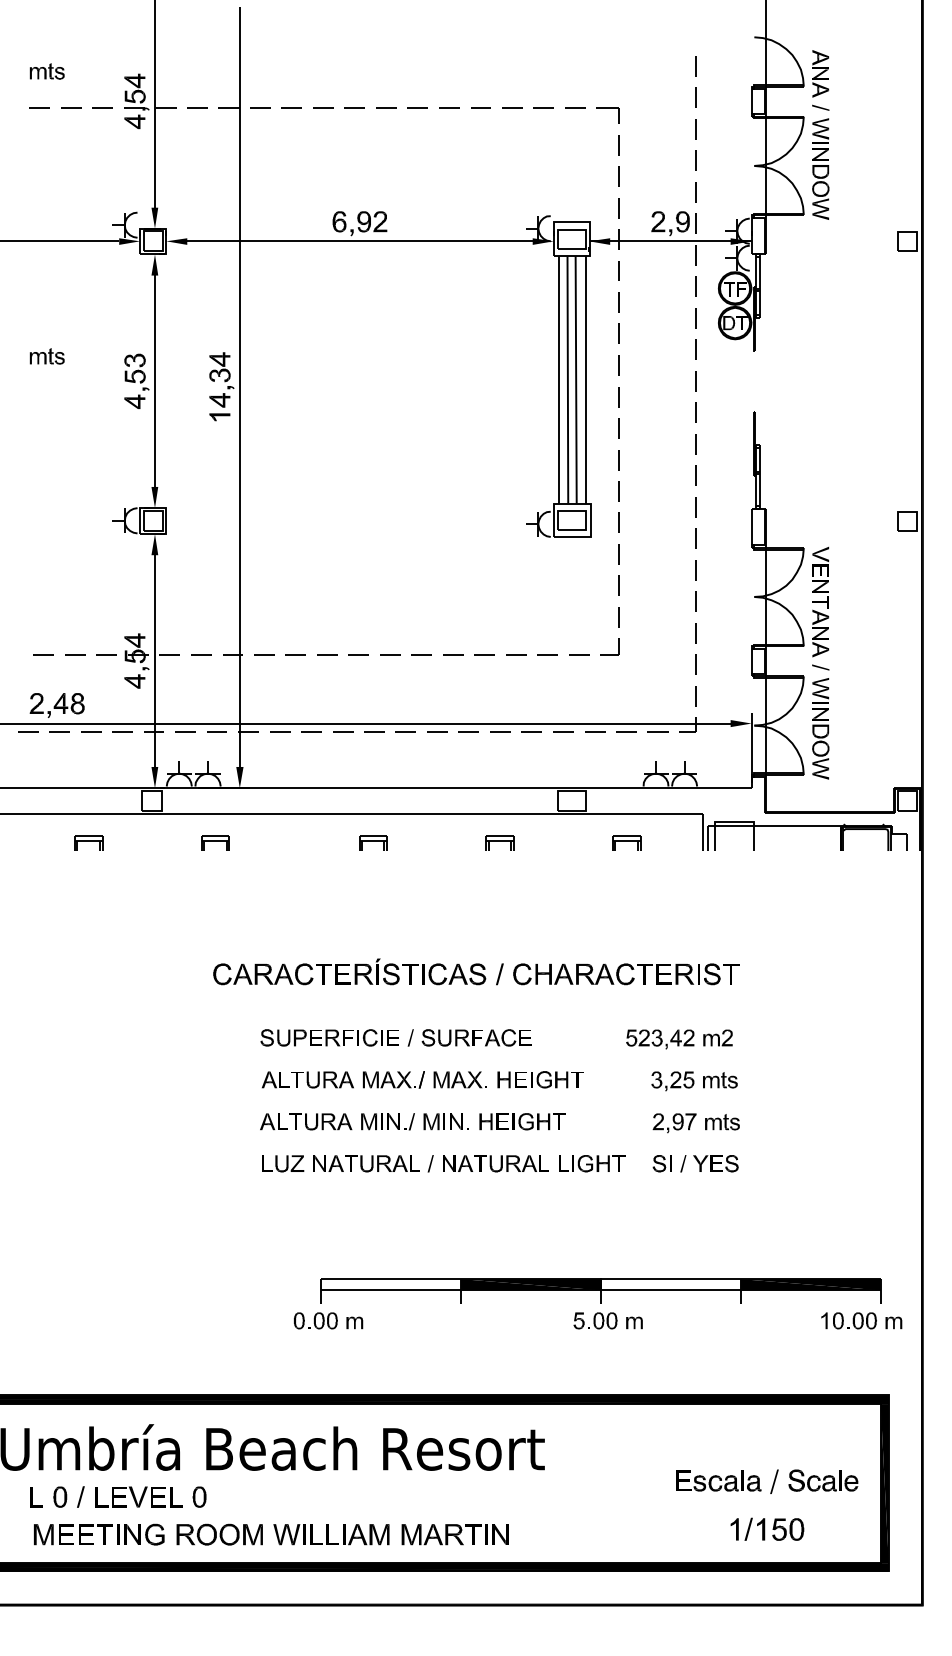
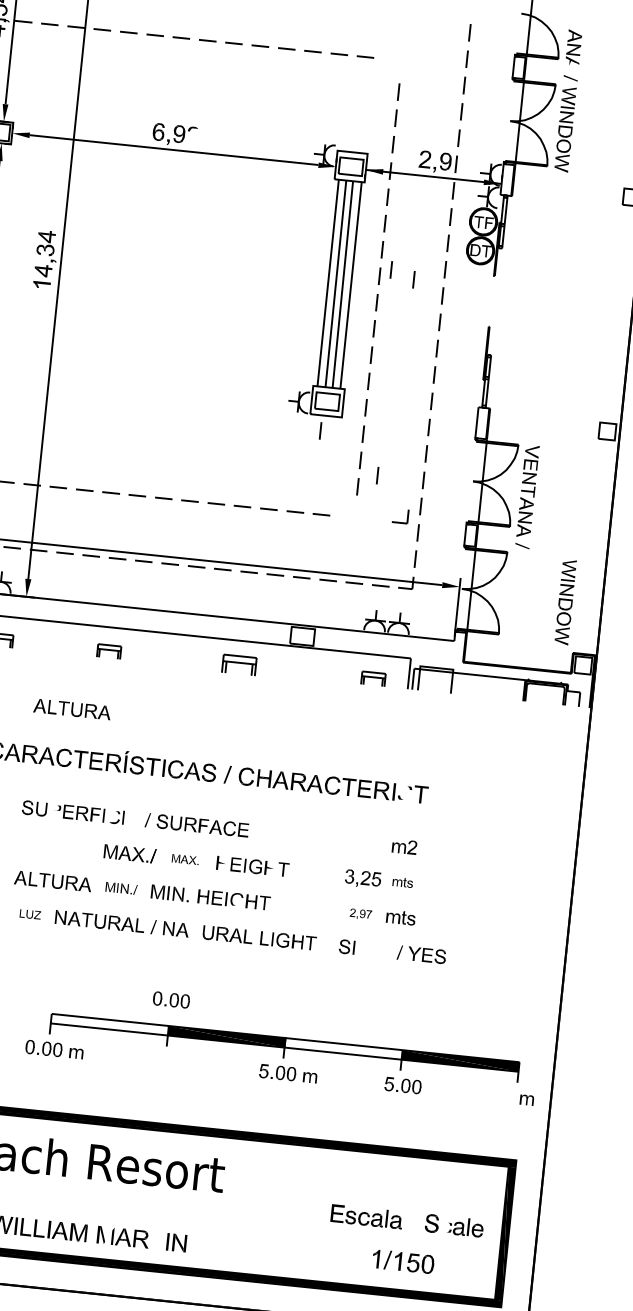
fill: (820, 92) -> (571, 65), removed
part: (607, 108) -> (392, 60), removed
fill: (380, 222) -> (192, 136), removed
line: (631, 356) -> (391, 269), added
line: (659, 365) -> (413, 279), added
line: (567, 555) -> (320, 430), added
line: (640, 601) -> (377, 475), added
part: (609, 654) -> (399, 522), moved
part: (820, 728) -> (565, 602), moved
part: (373, 842) -> (109, 651), moved
part: (499, 842) -> (238, 664), size x1.4
part: (626, 842) -> (373, 678), moved
fill: (712, 974) -> (405, 793), removed
fill: (368, 1036) -> (112, 815), removed
fill: (299, 1037) -> (54, 810), removed
fill: (393, 1037) -> (133, 818), removed
part: (660, 1039) -> (356, 843), removed
part: (307, 1079) -> (72, 708), moved
part: (459, 1079) -> (184, 859), size x0.6
fill: (504, 1079) -> (222, 863), removed
fill: (562, 1079) -> (271, 868), removed
part: (720, 1080) -> (402, 882), size x0.7
part: (387, 1121) -> (121, 888), size x0.7
part: (674, 1123) -> (360, 914), size x0.6
fill: (527, 1125) -> (237, 903), removed
part: (283, 1163) -> (30, 914), size x0.6
fill: (480, 1163) -> (195, 931), removed
part: (709, 1163) -> (421, 954), moved
part: (460, 1247) -> (171, 999), added
part: (745, 1320) -> (403, 1085), added
part: (848, 1320) -> (489, 1094), removed
line: (774, 1481) -> (413, 1222), removed
fill: (813, 1483) -> (445, 1227), removed
fill: (415, 1534) -> (108, 1235), removed
fill: (472, 1534) -> (156, 1240), removed

